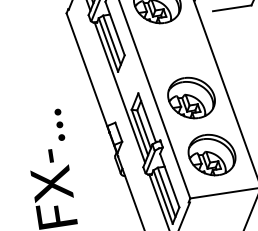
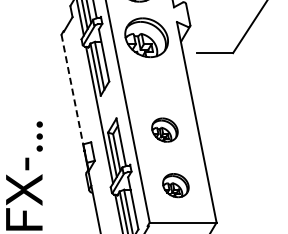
line: (88, 73) -> (73, 93), solid -> dashed
part: (190, 97) -> (164, 129), size x0.6
part: (211, 154) -> (175, 185), size x0.6

